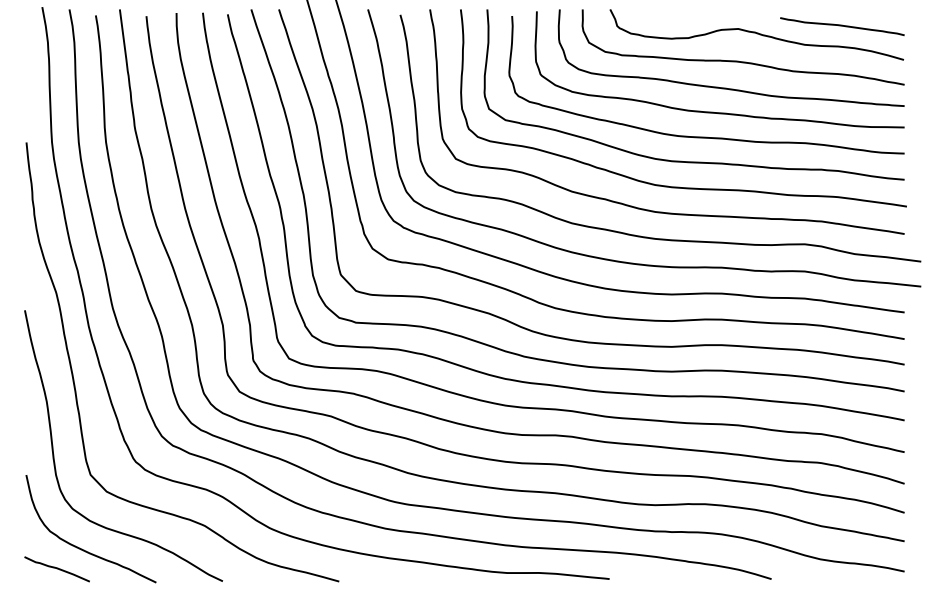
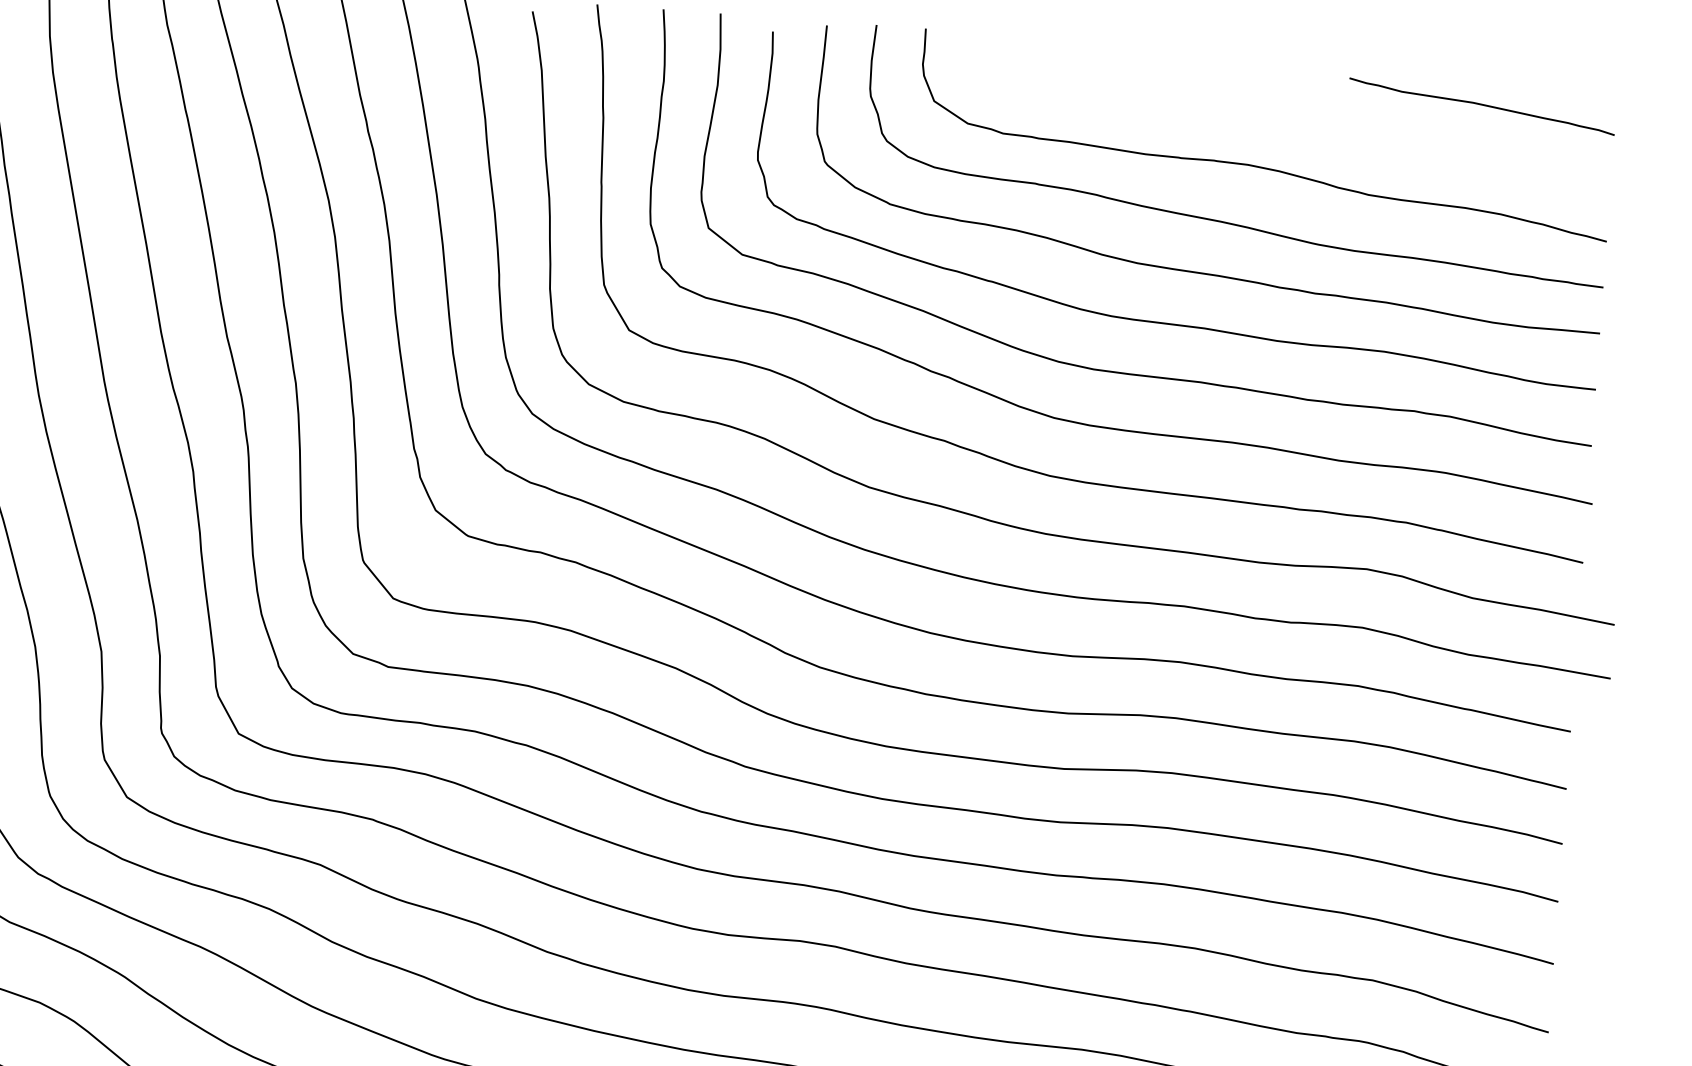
curve: (756, 33) -> (1296, 107), removed

